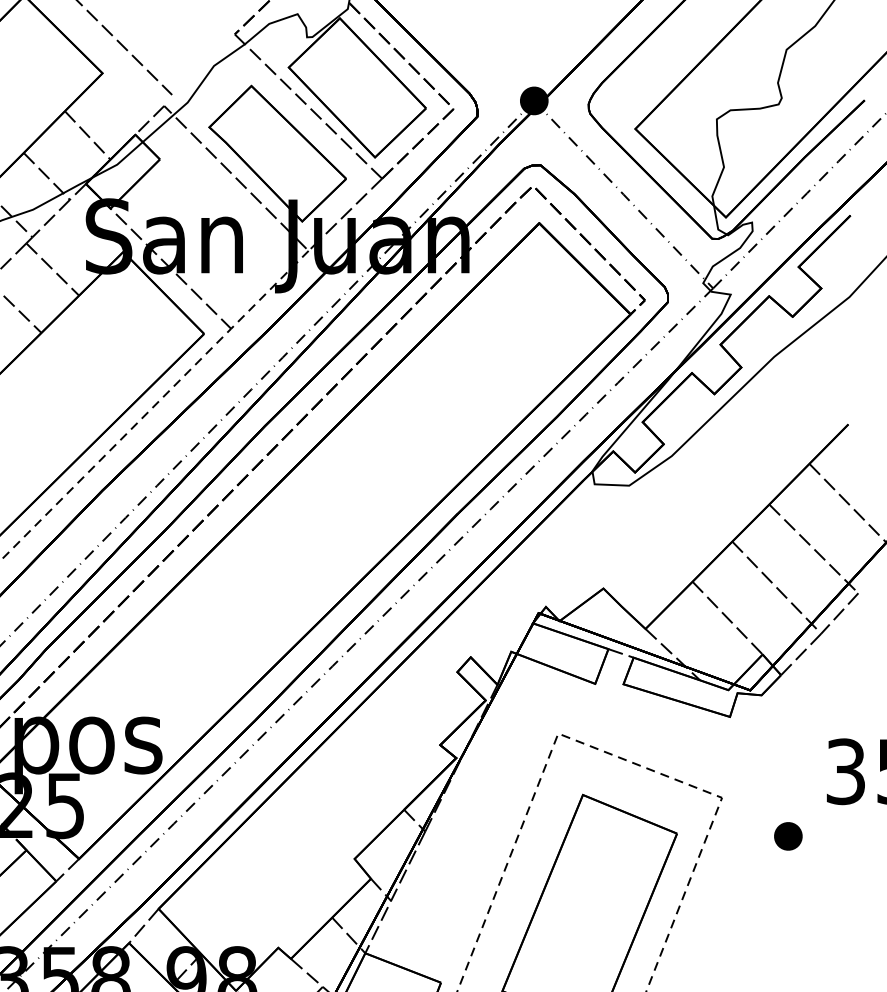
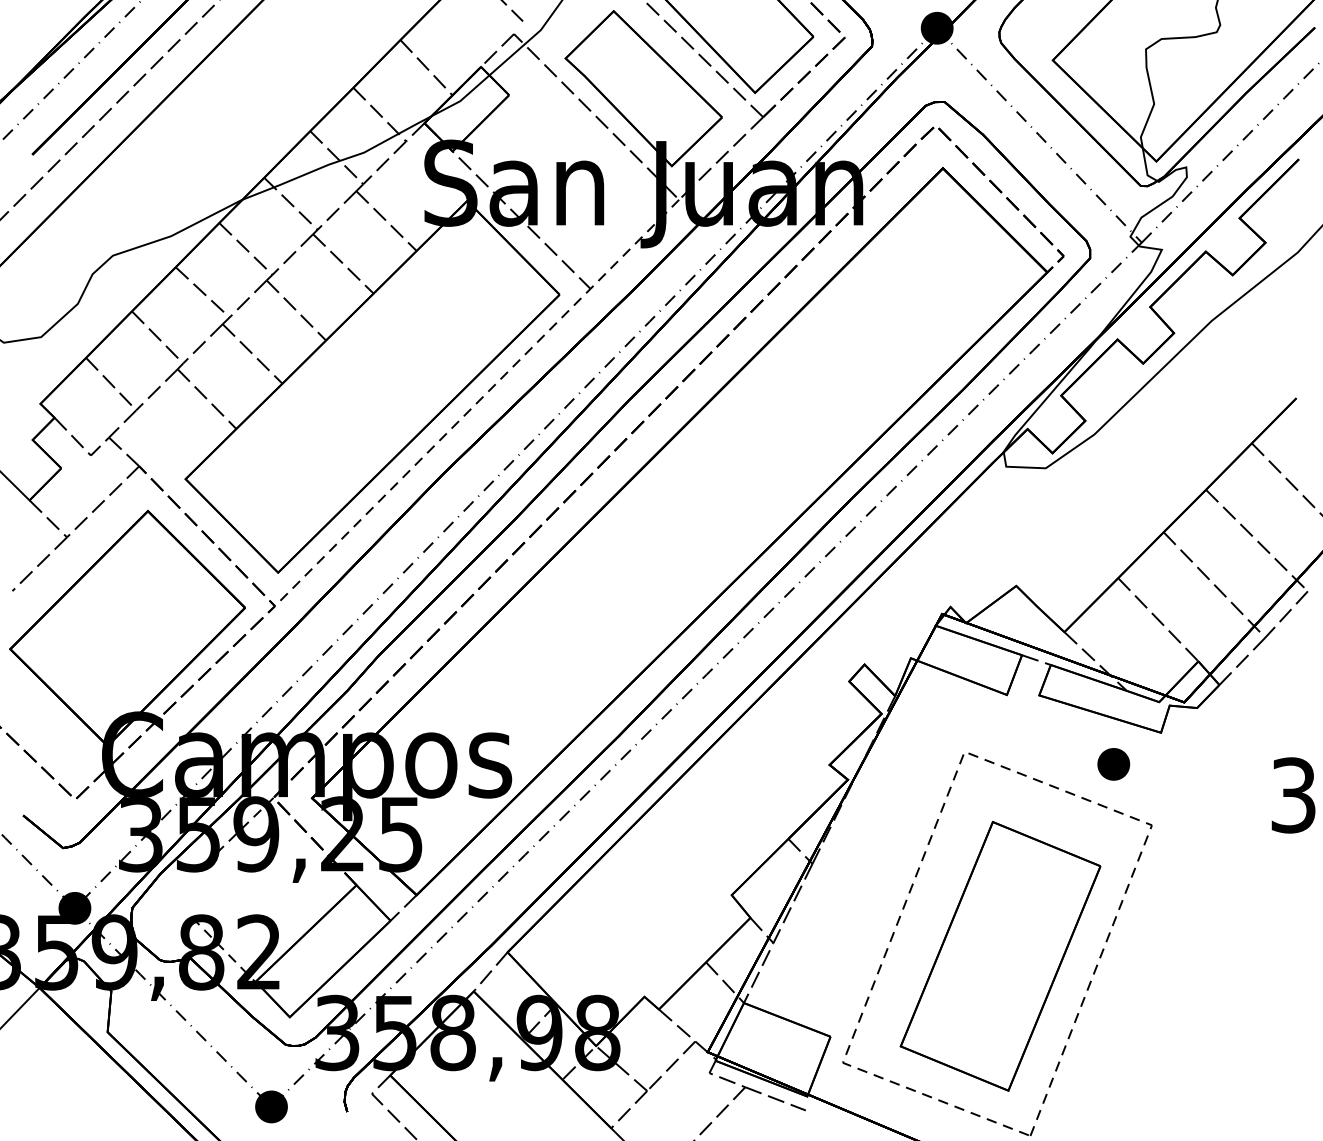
part: (788, 836) -> (1113, 764), moved

